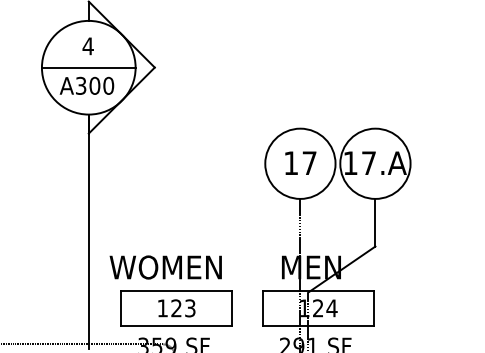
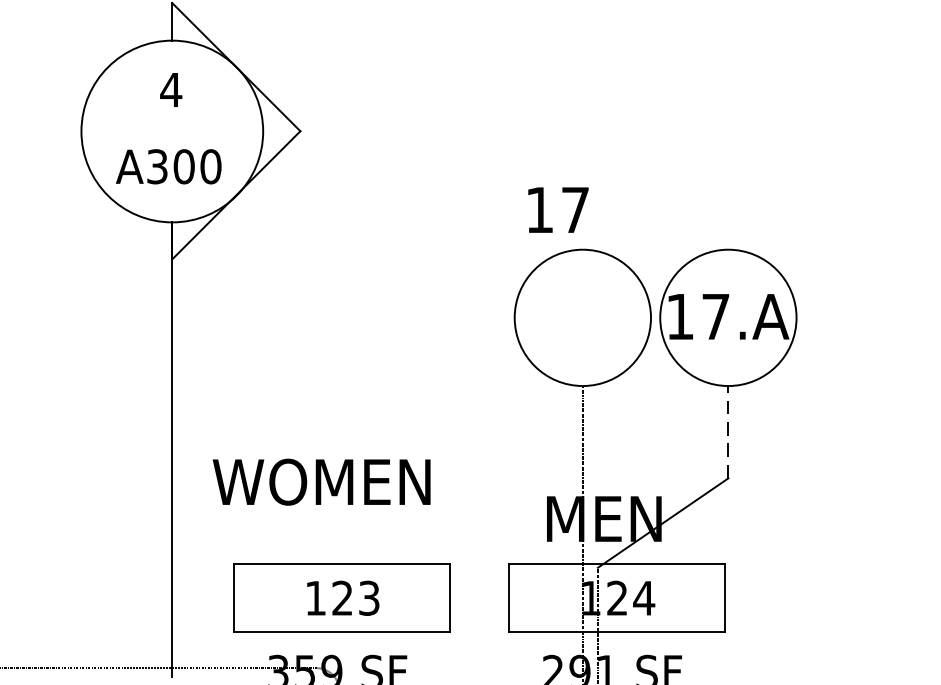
line: (88, 67) -> (171, 131), removed
text: (300, 162) -> (557, 208), moved
line: (375, 222) -> (728, 431), solid -> dashed
text: (165, 267) -> (321, 482), moved

